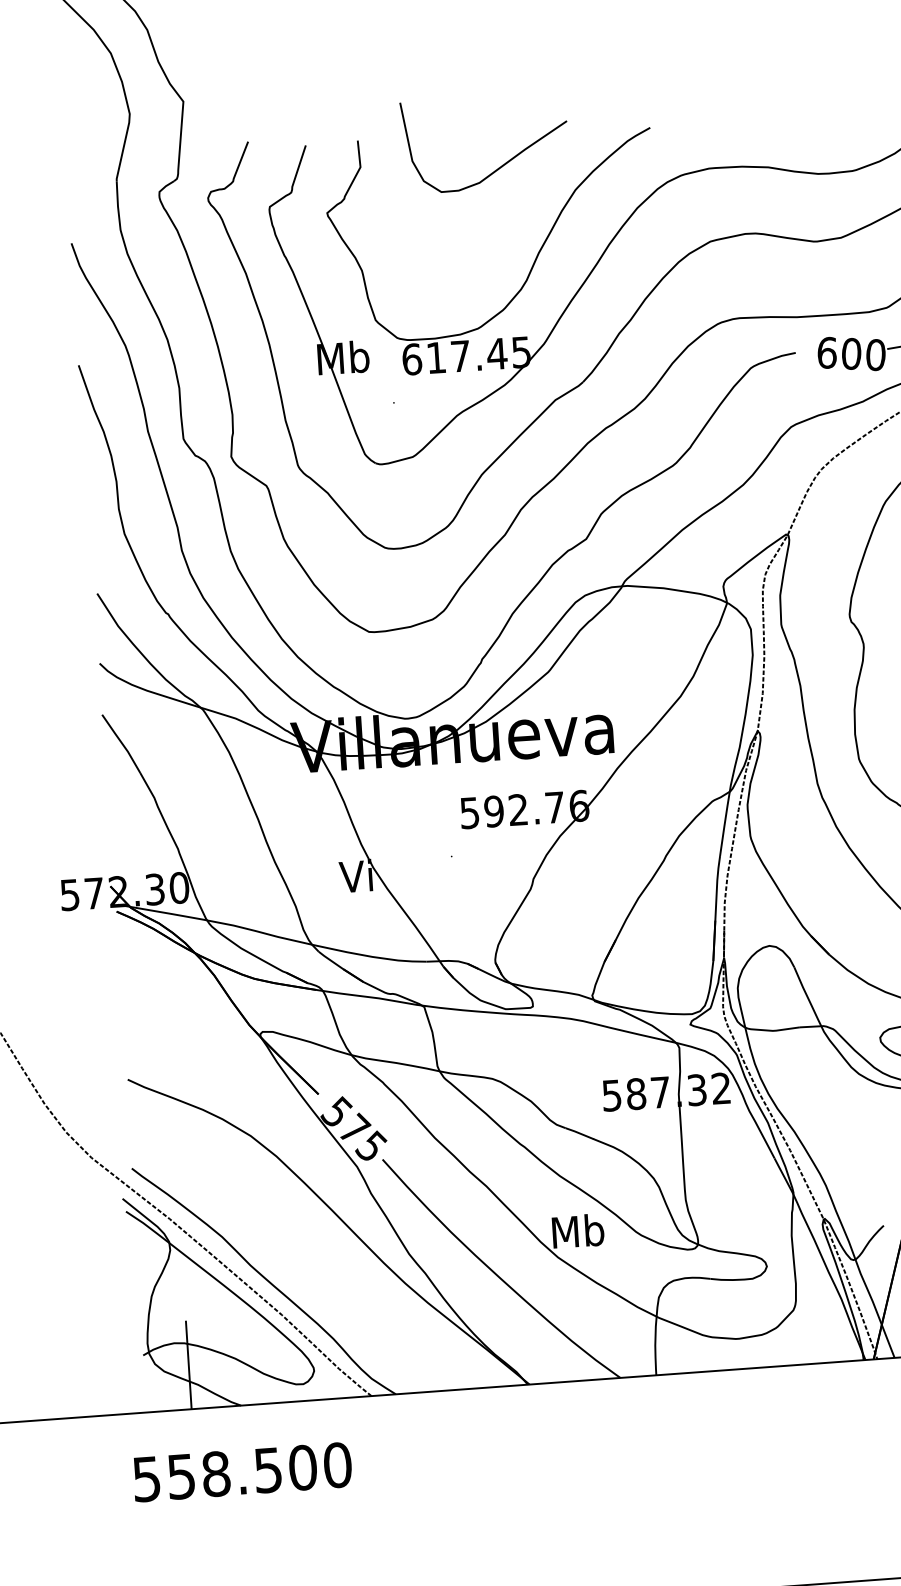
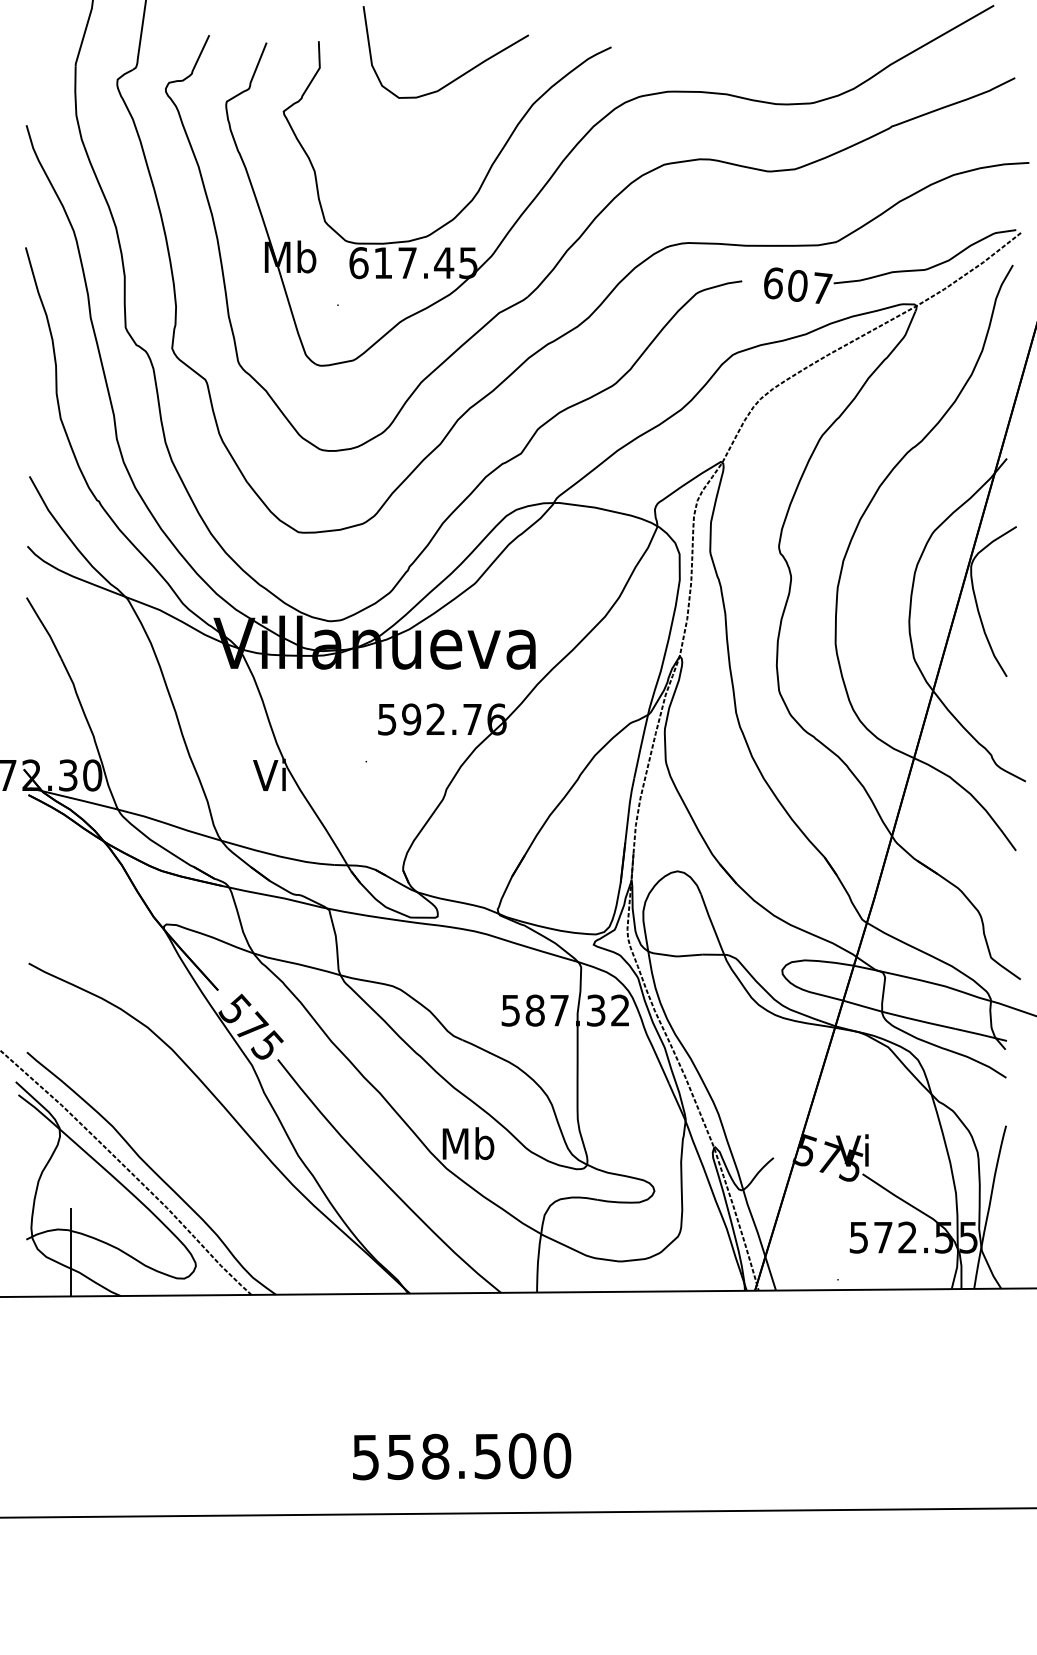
text: (876, 354) -> (822, 288), 600 -> 607
text: (243, 1472) -> (462, 1456), moved

